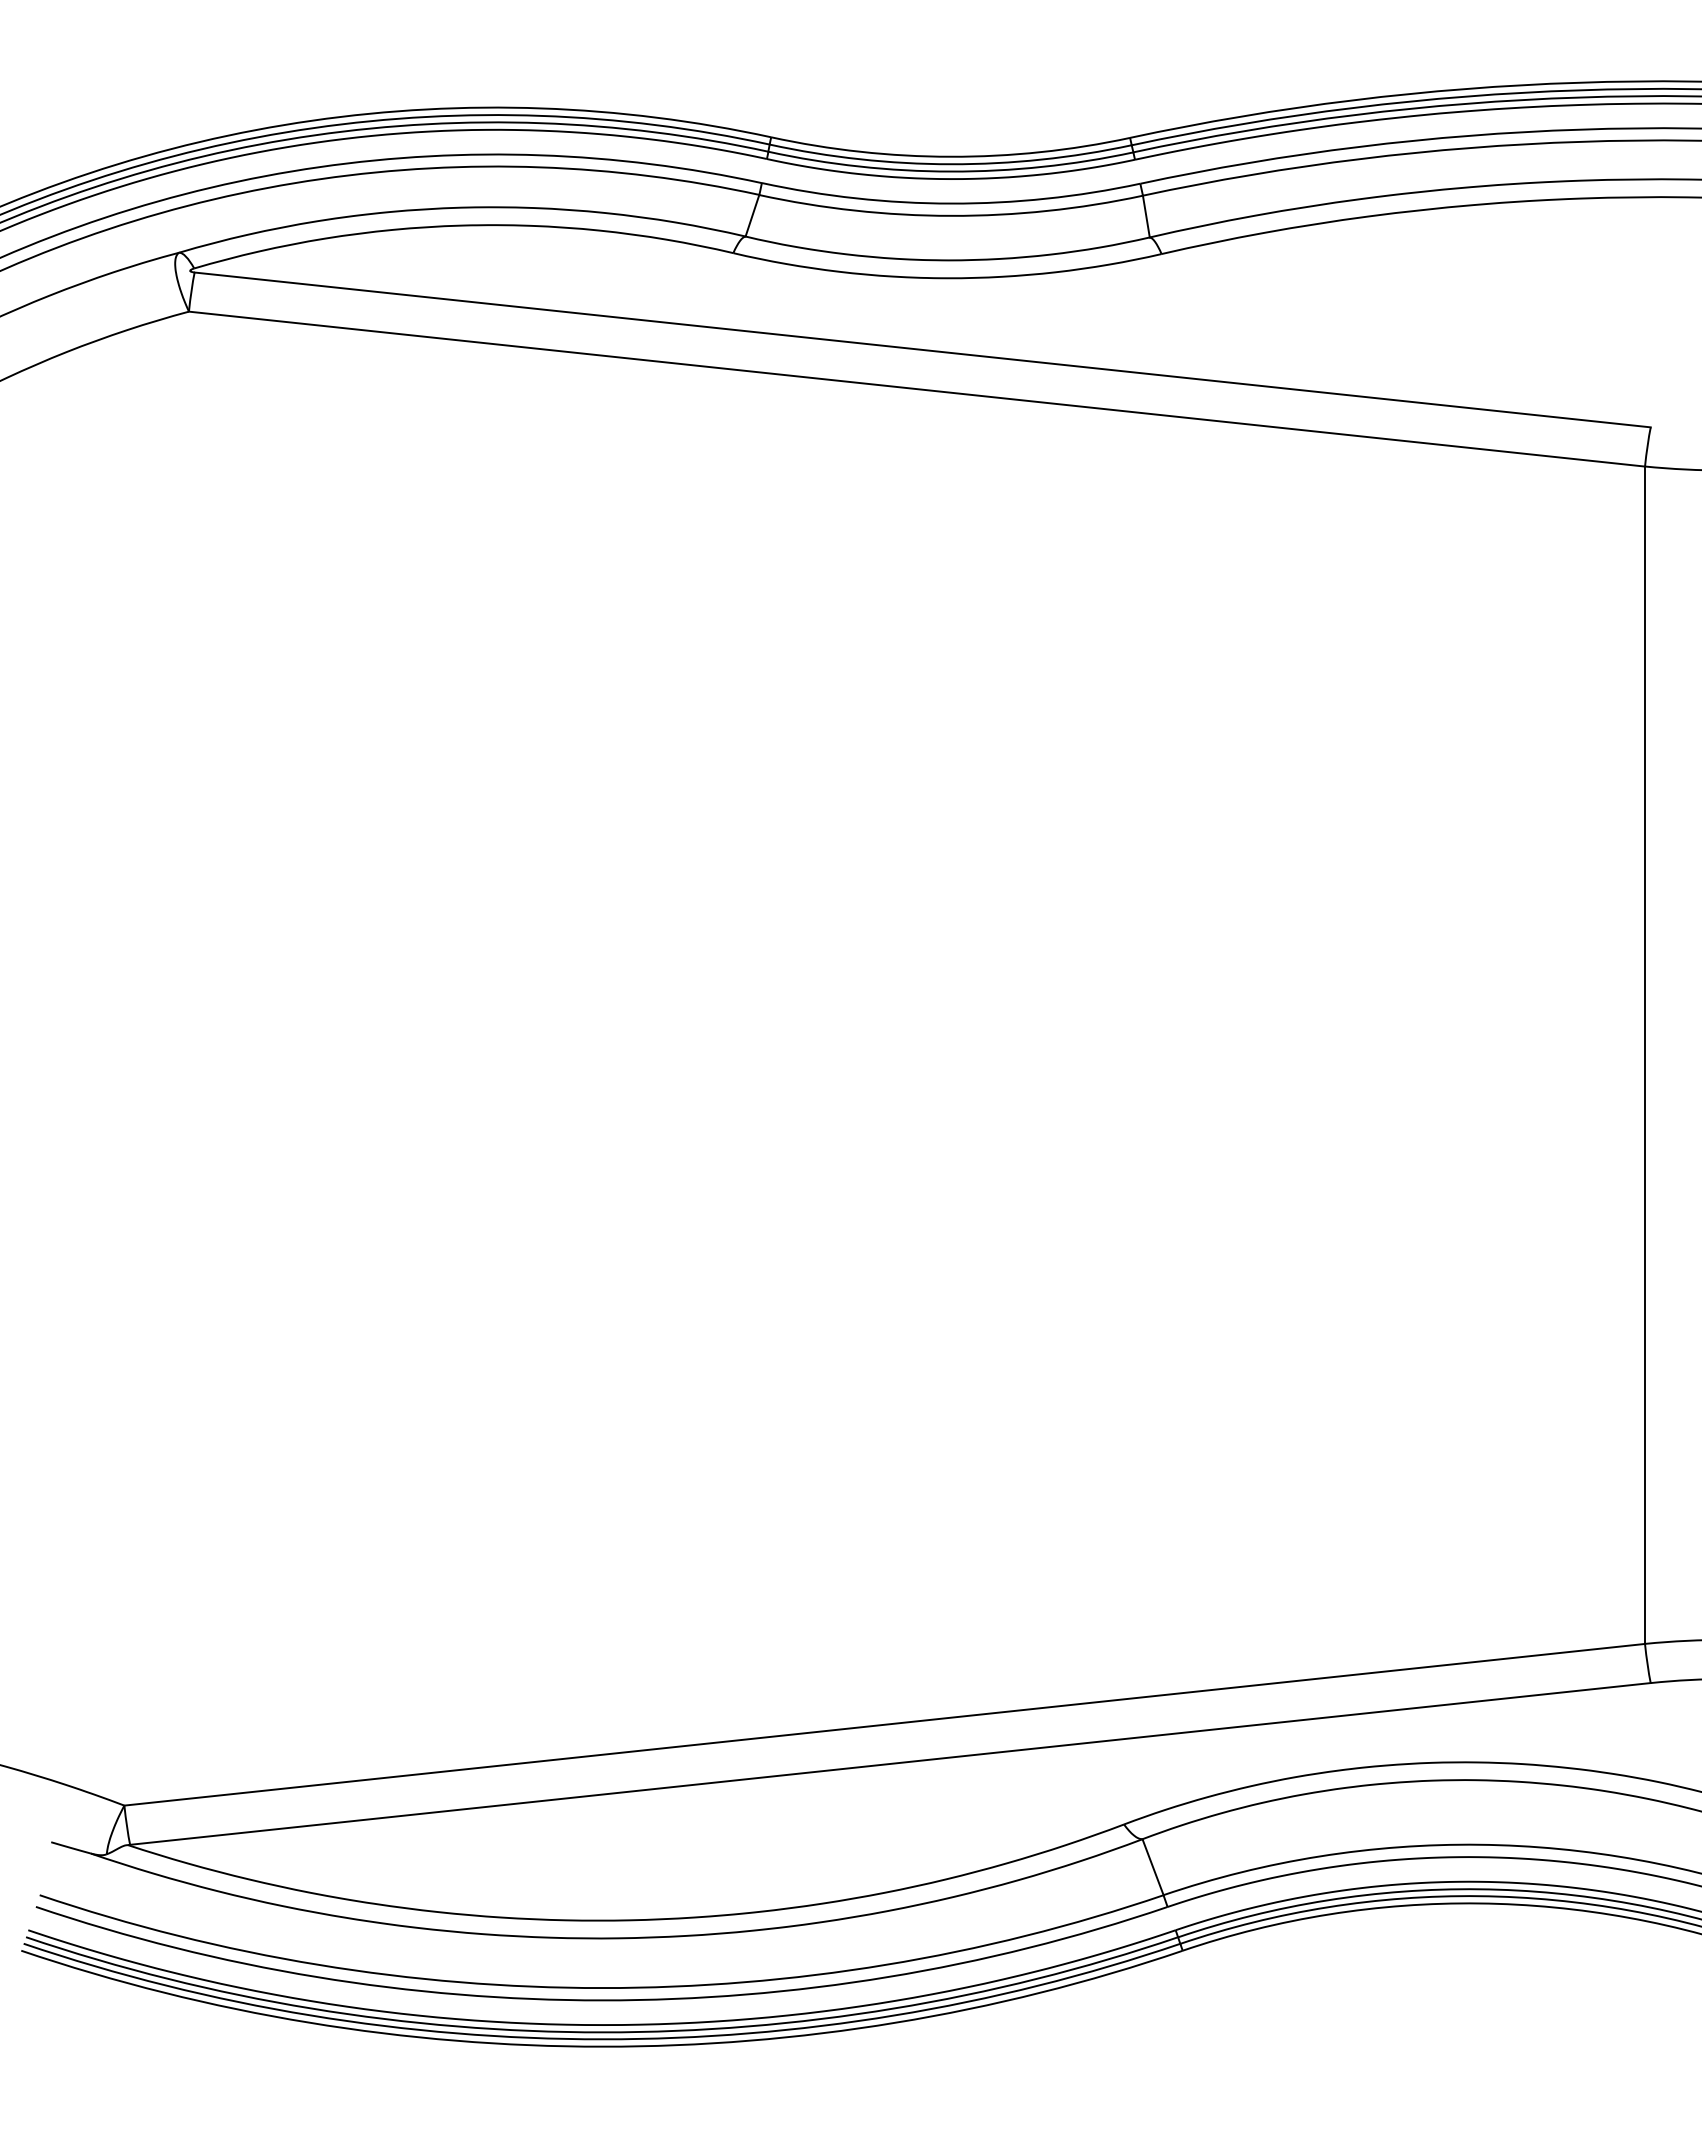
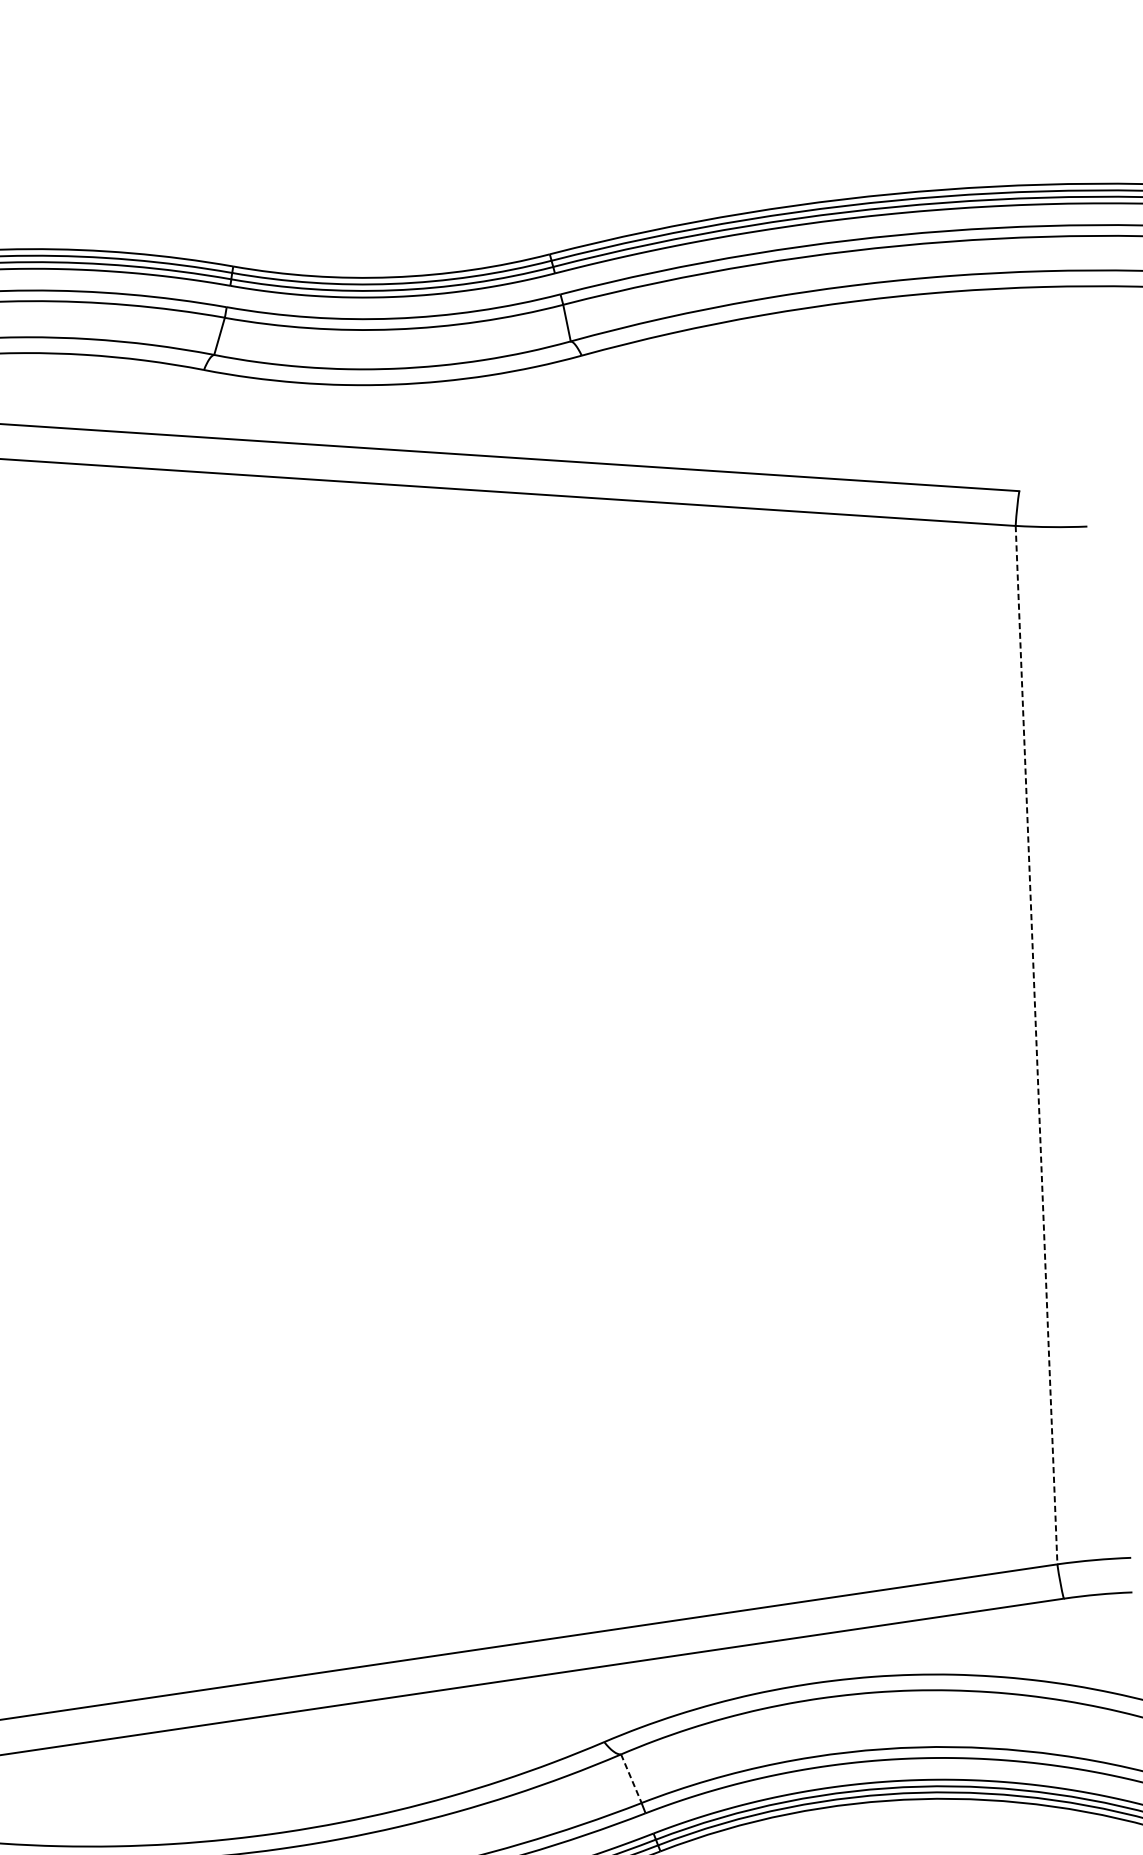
line: (1645, 1055) -> (1036, 1045), solid -> dashed
line: (1153, 1867) -> (631, 1778), solid -> dashed

